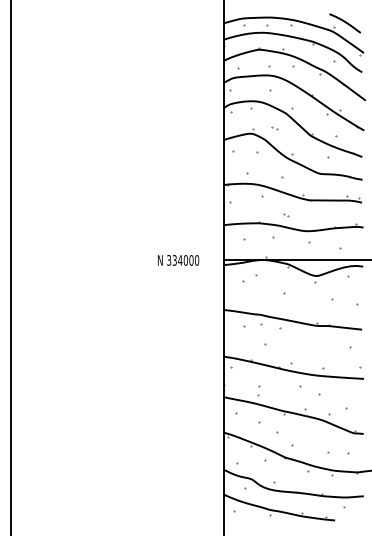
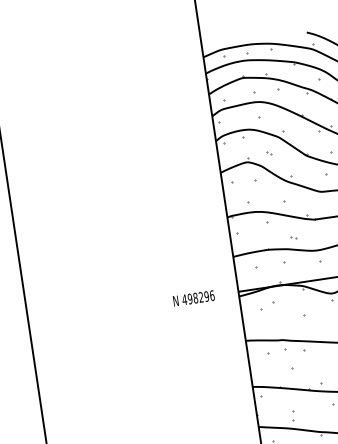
text: (182, 260) -> (197, 297), 334000 -> 498296

